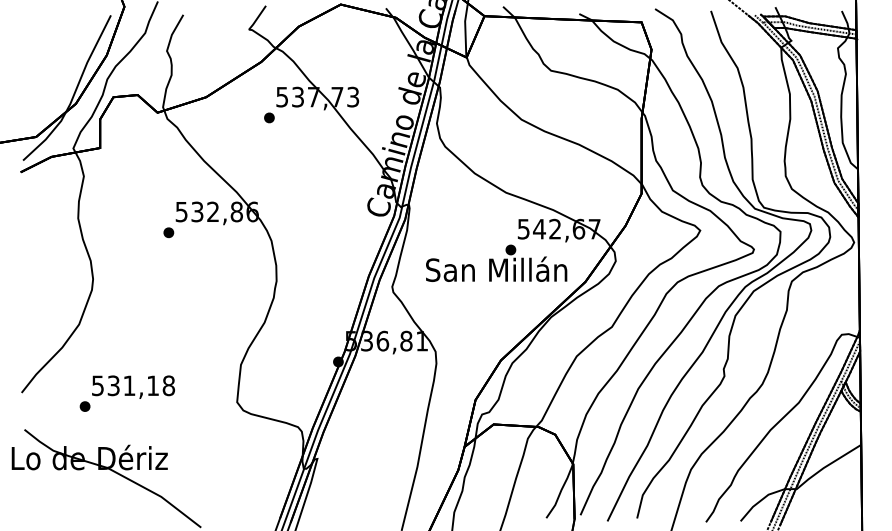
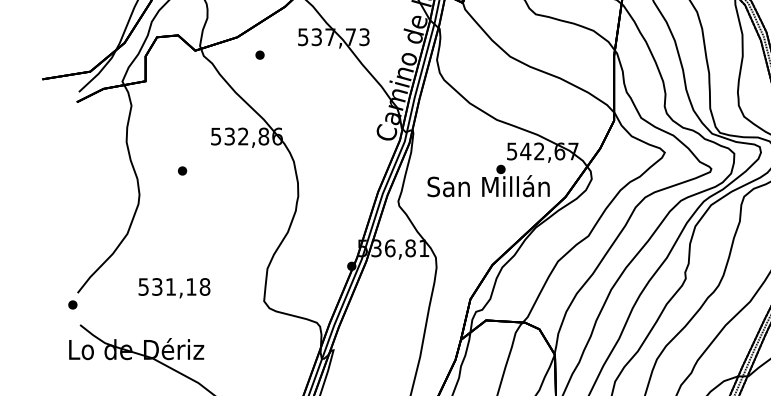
part: (269, 117) -> (260, 54), moved
part: (168, 232) -> (182, 170), moved
part: (84, 406) -> (72, 304), moved

